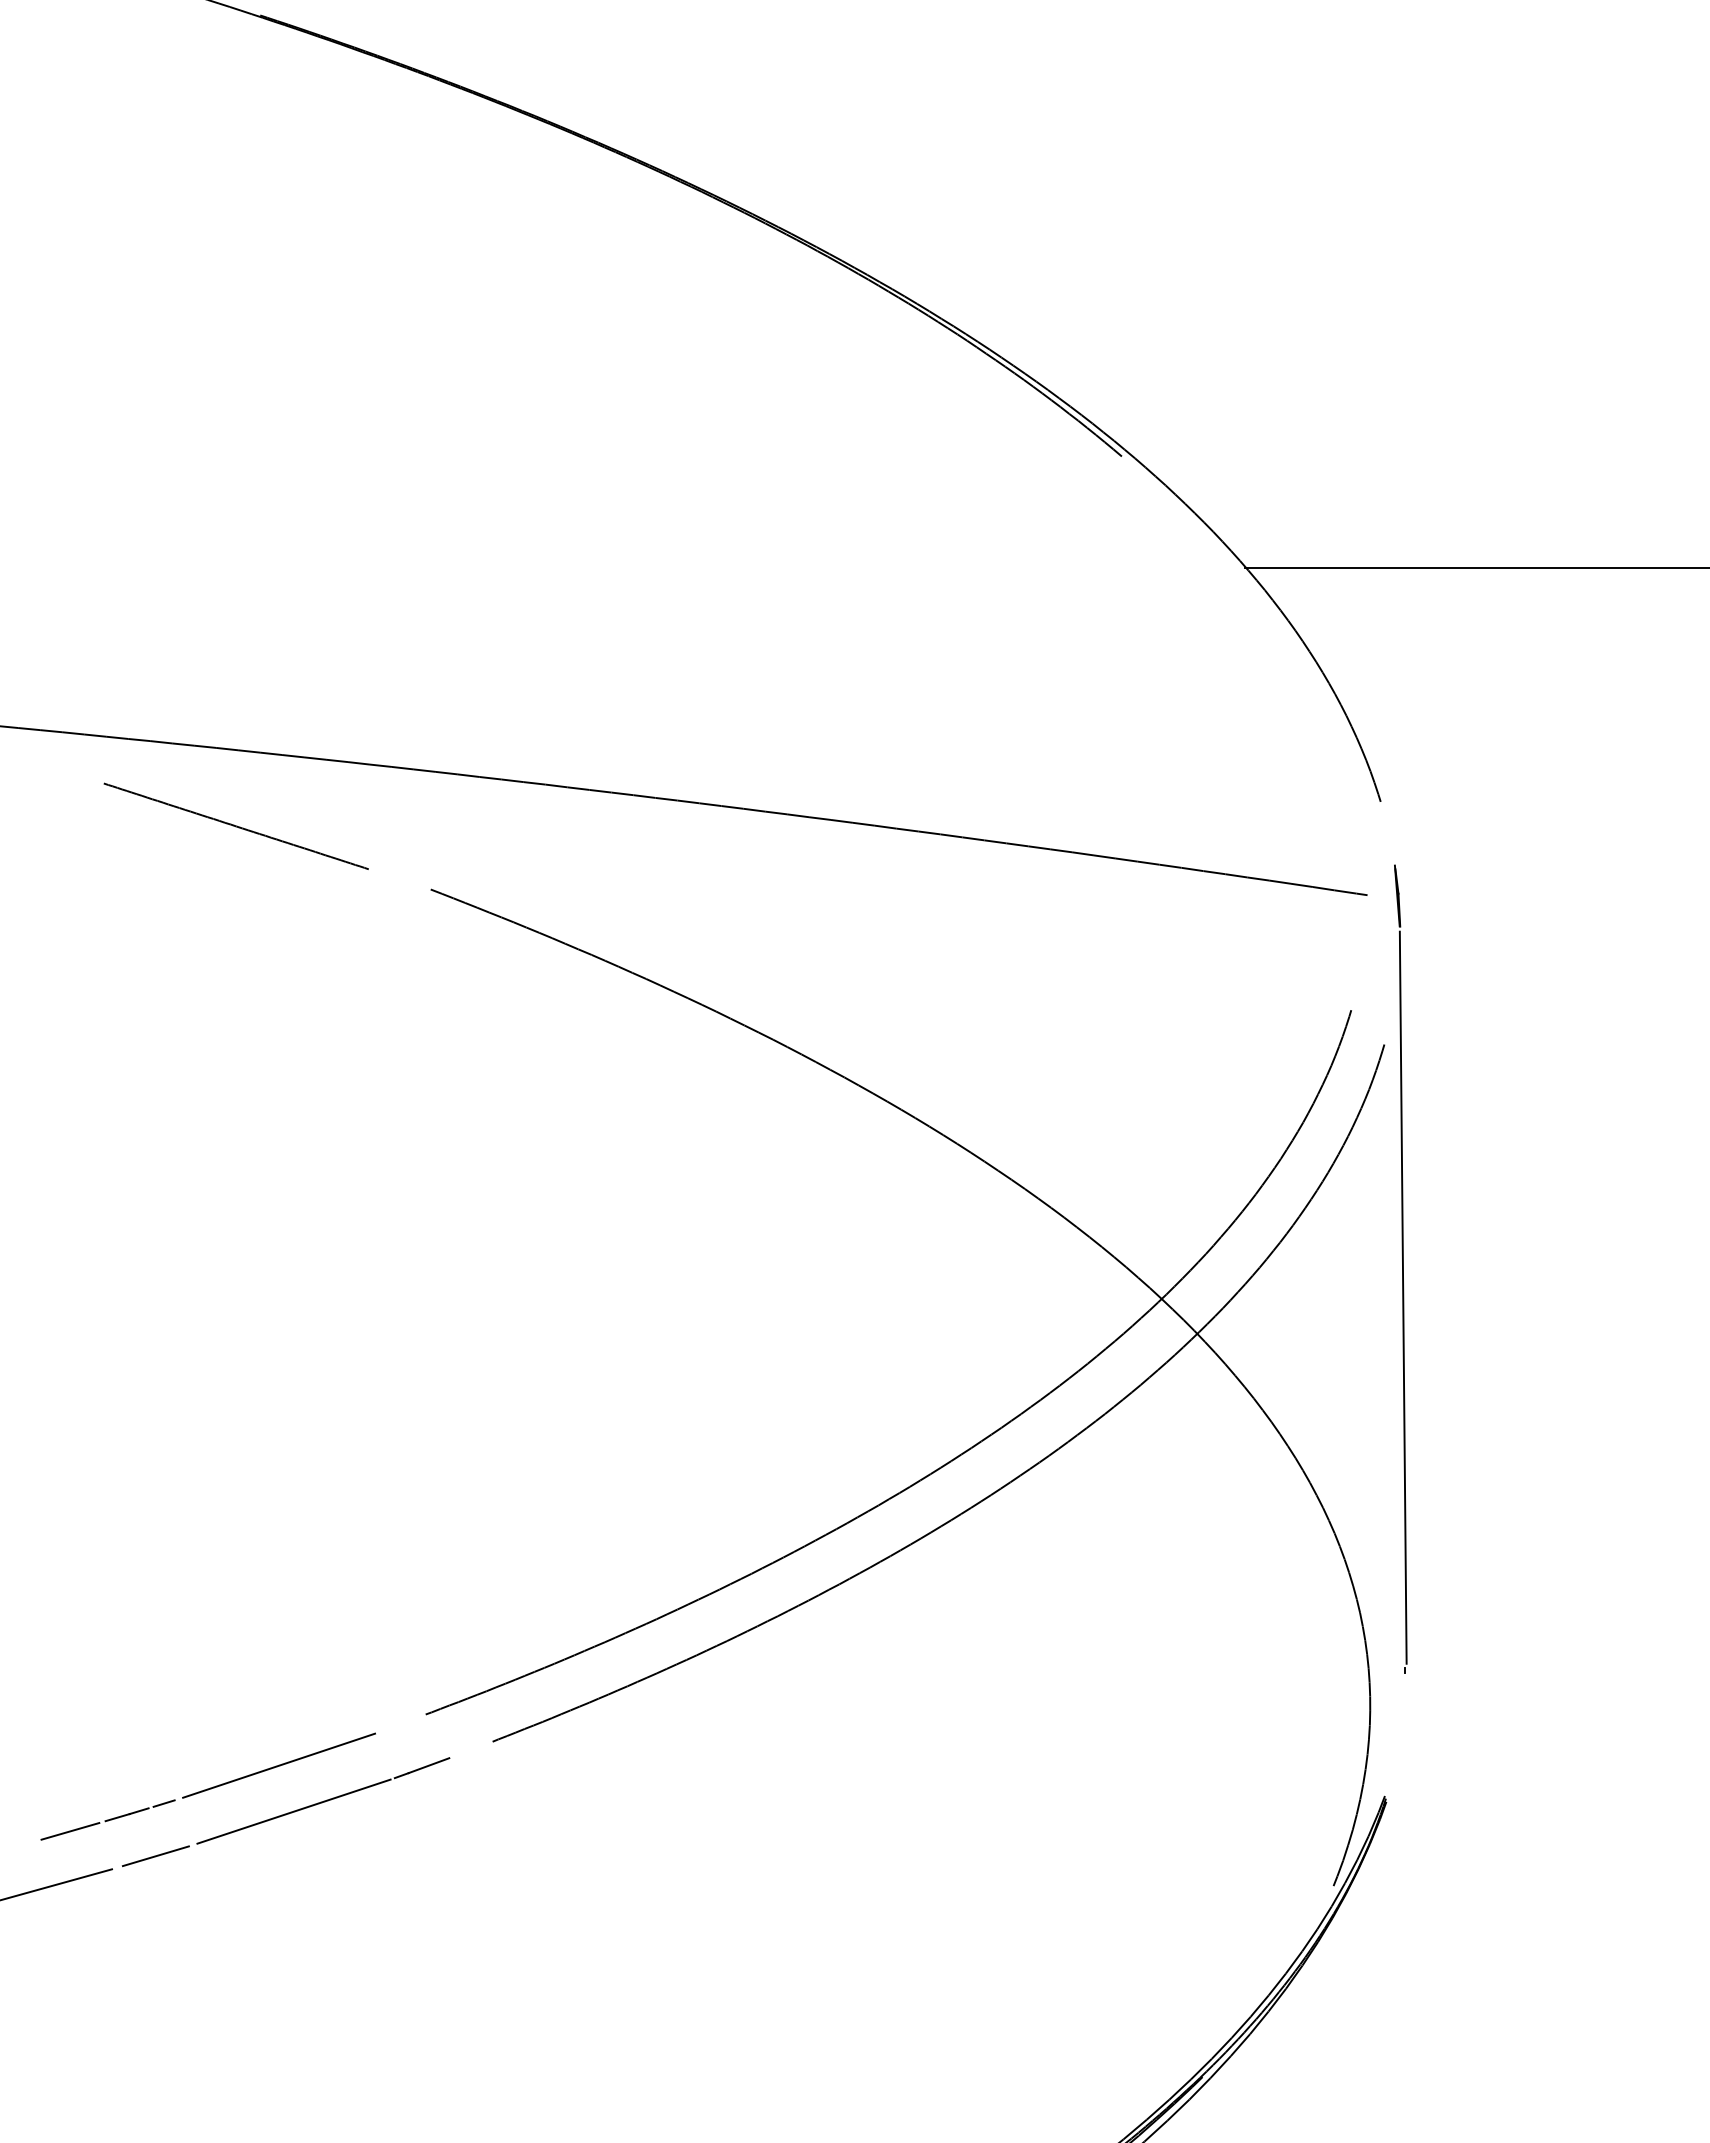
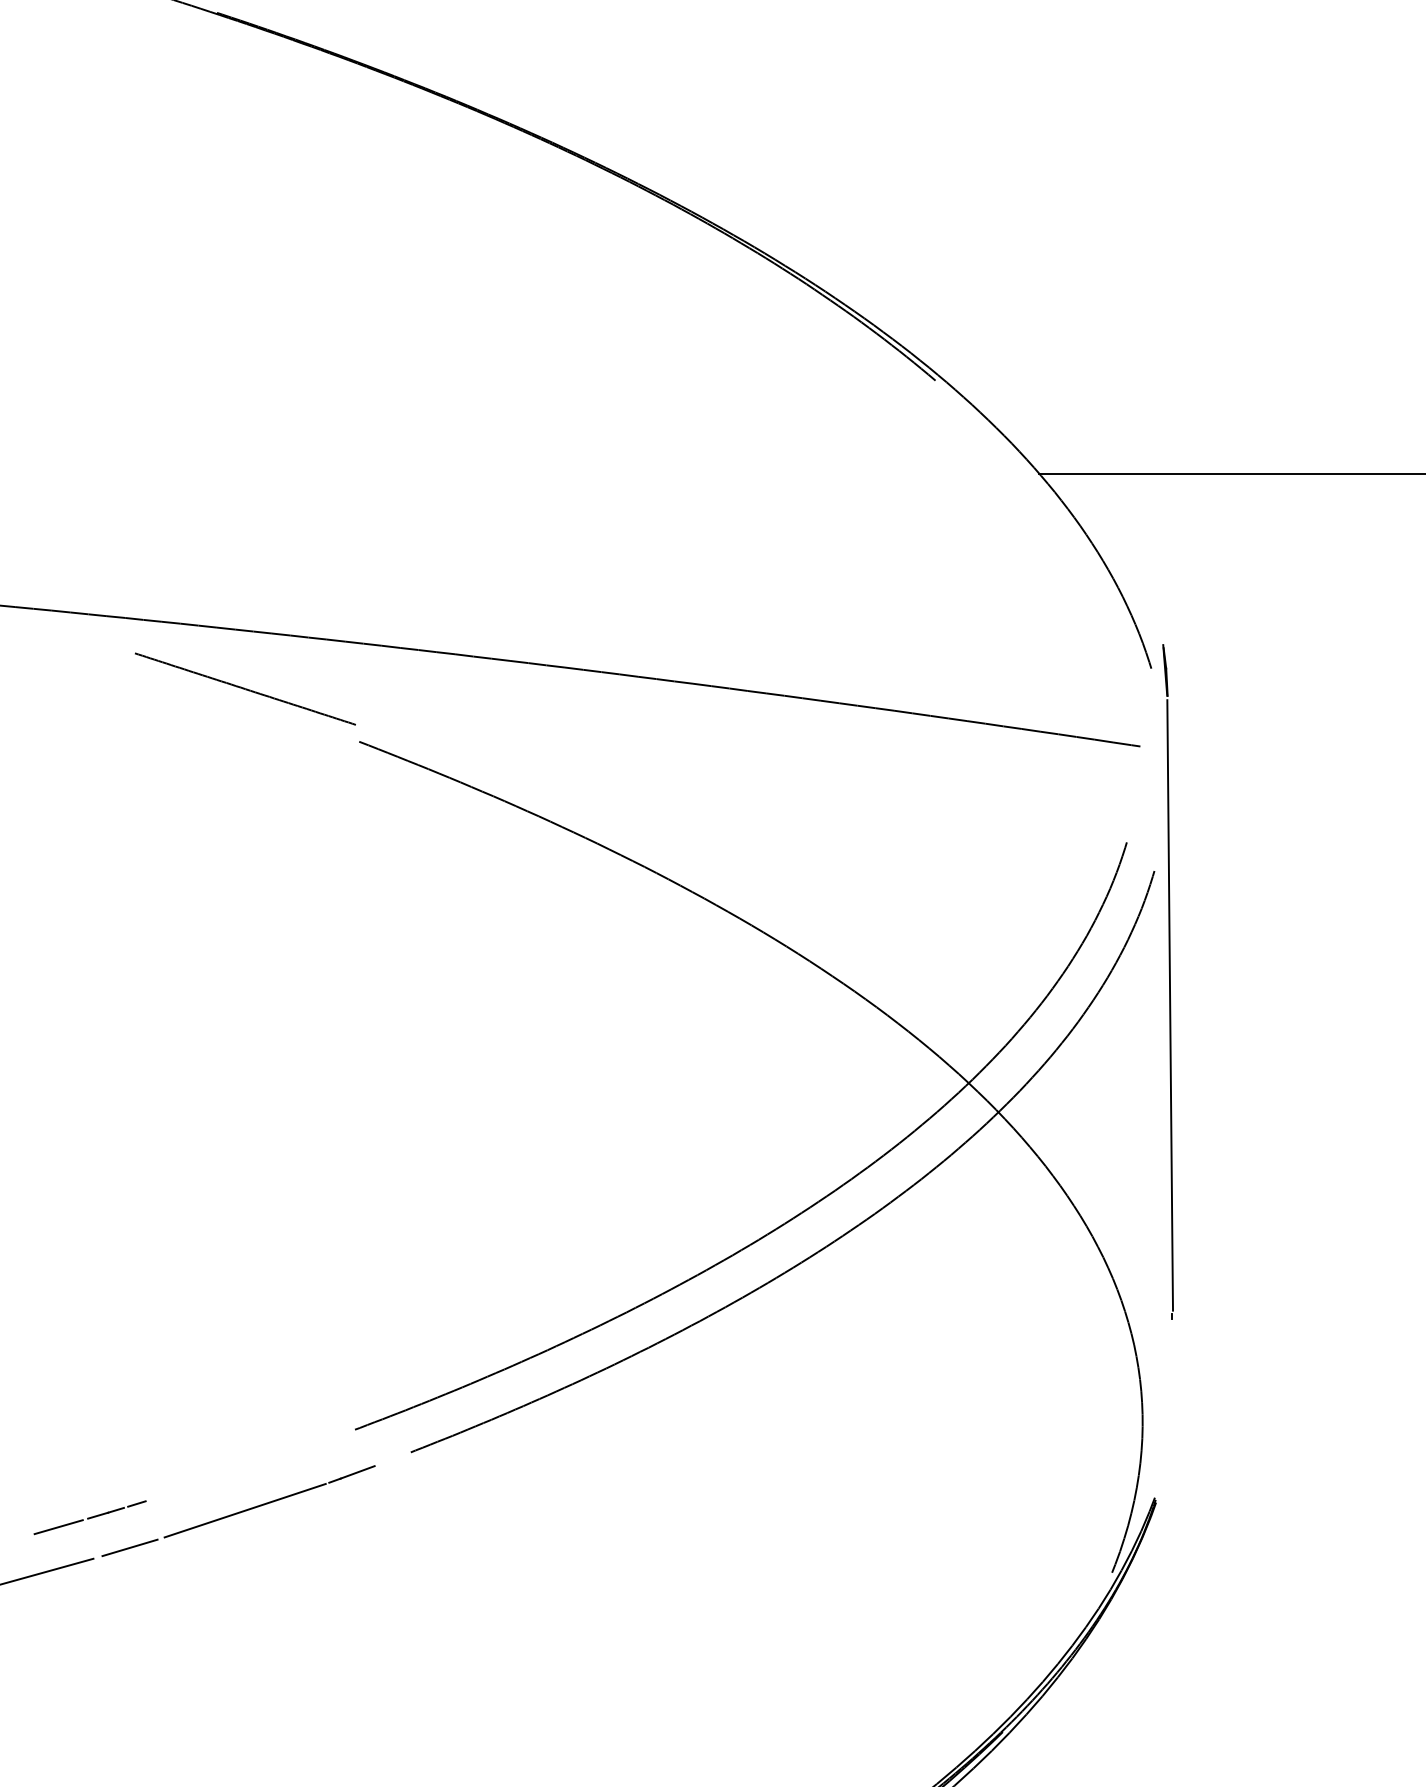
line: (235, 825) -> (244, 688), moved
part: (1400, 1268) -> (1167, 981), moved
line: (279, 1765) -> (233, 1472), removed

